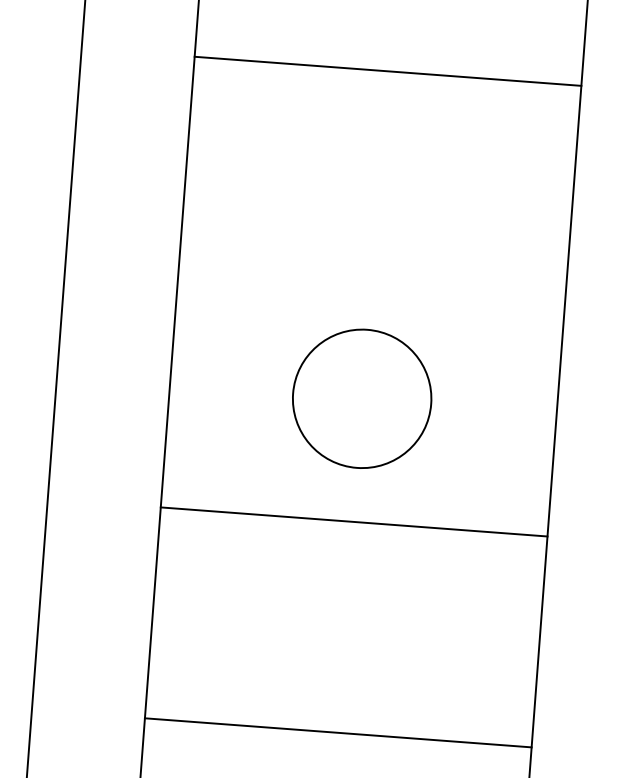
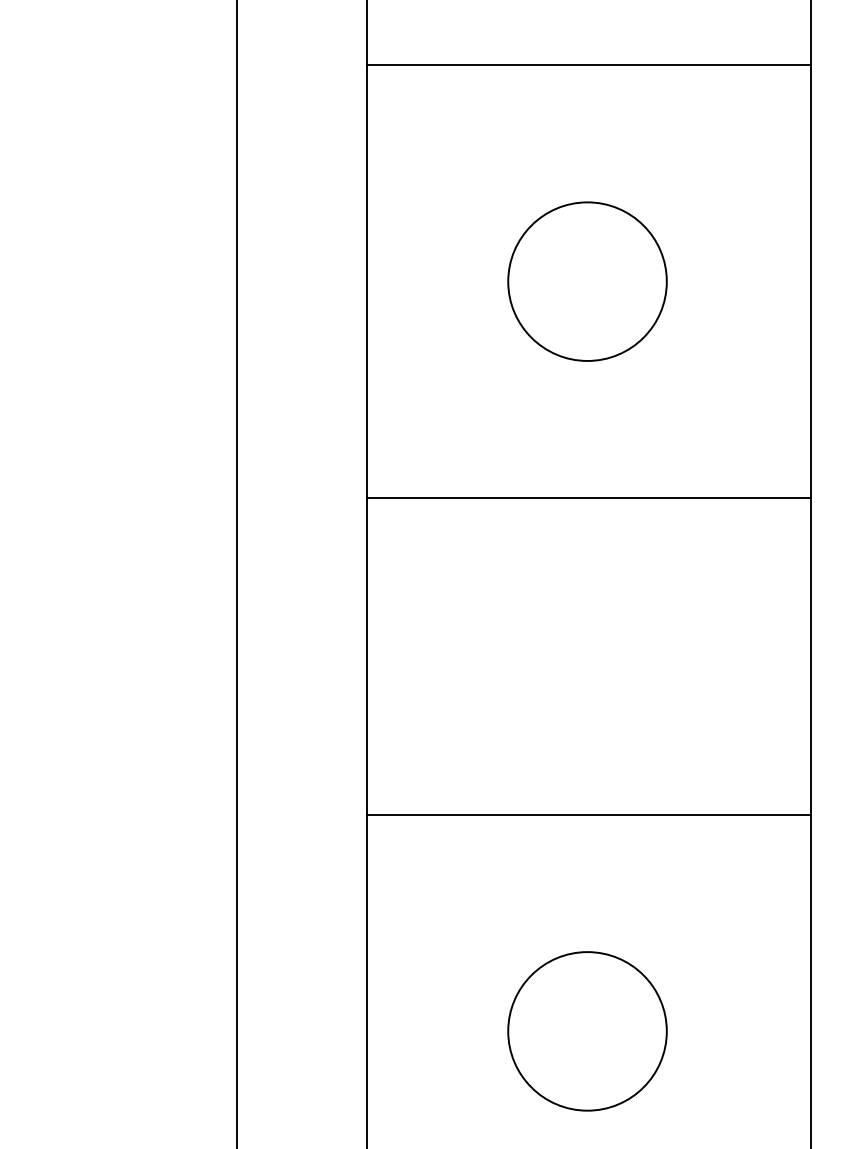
line: (387, 71) -> (588, 65), moved
circle: (362, 398) -> (587, 281), moved
line: (353, 521) -> (588, 497), moved
line: (337, 733) -> (588, 815), moved

